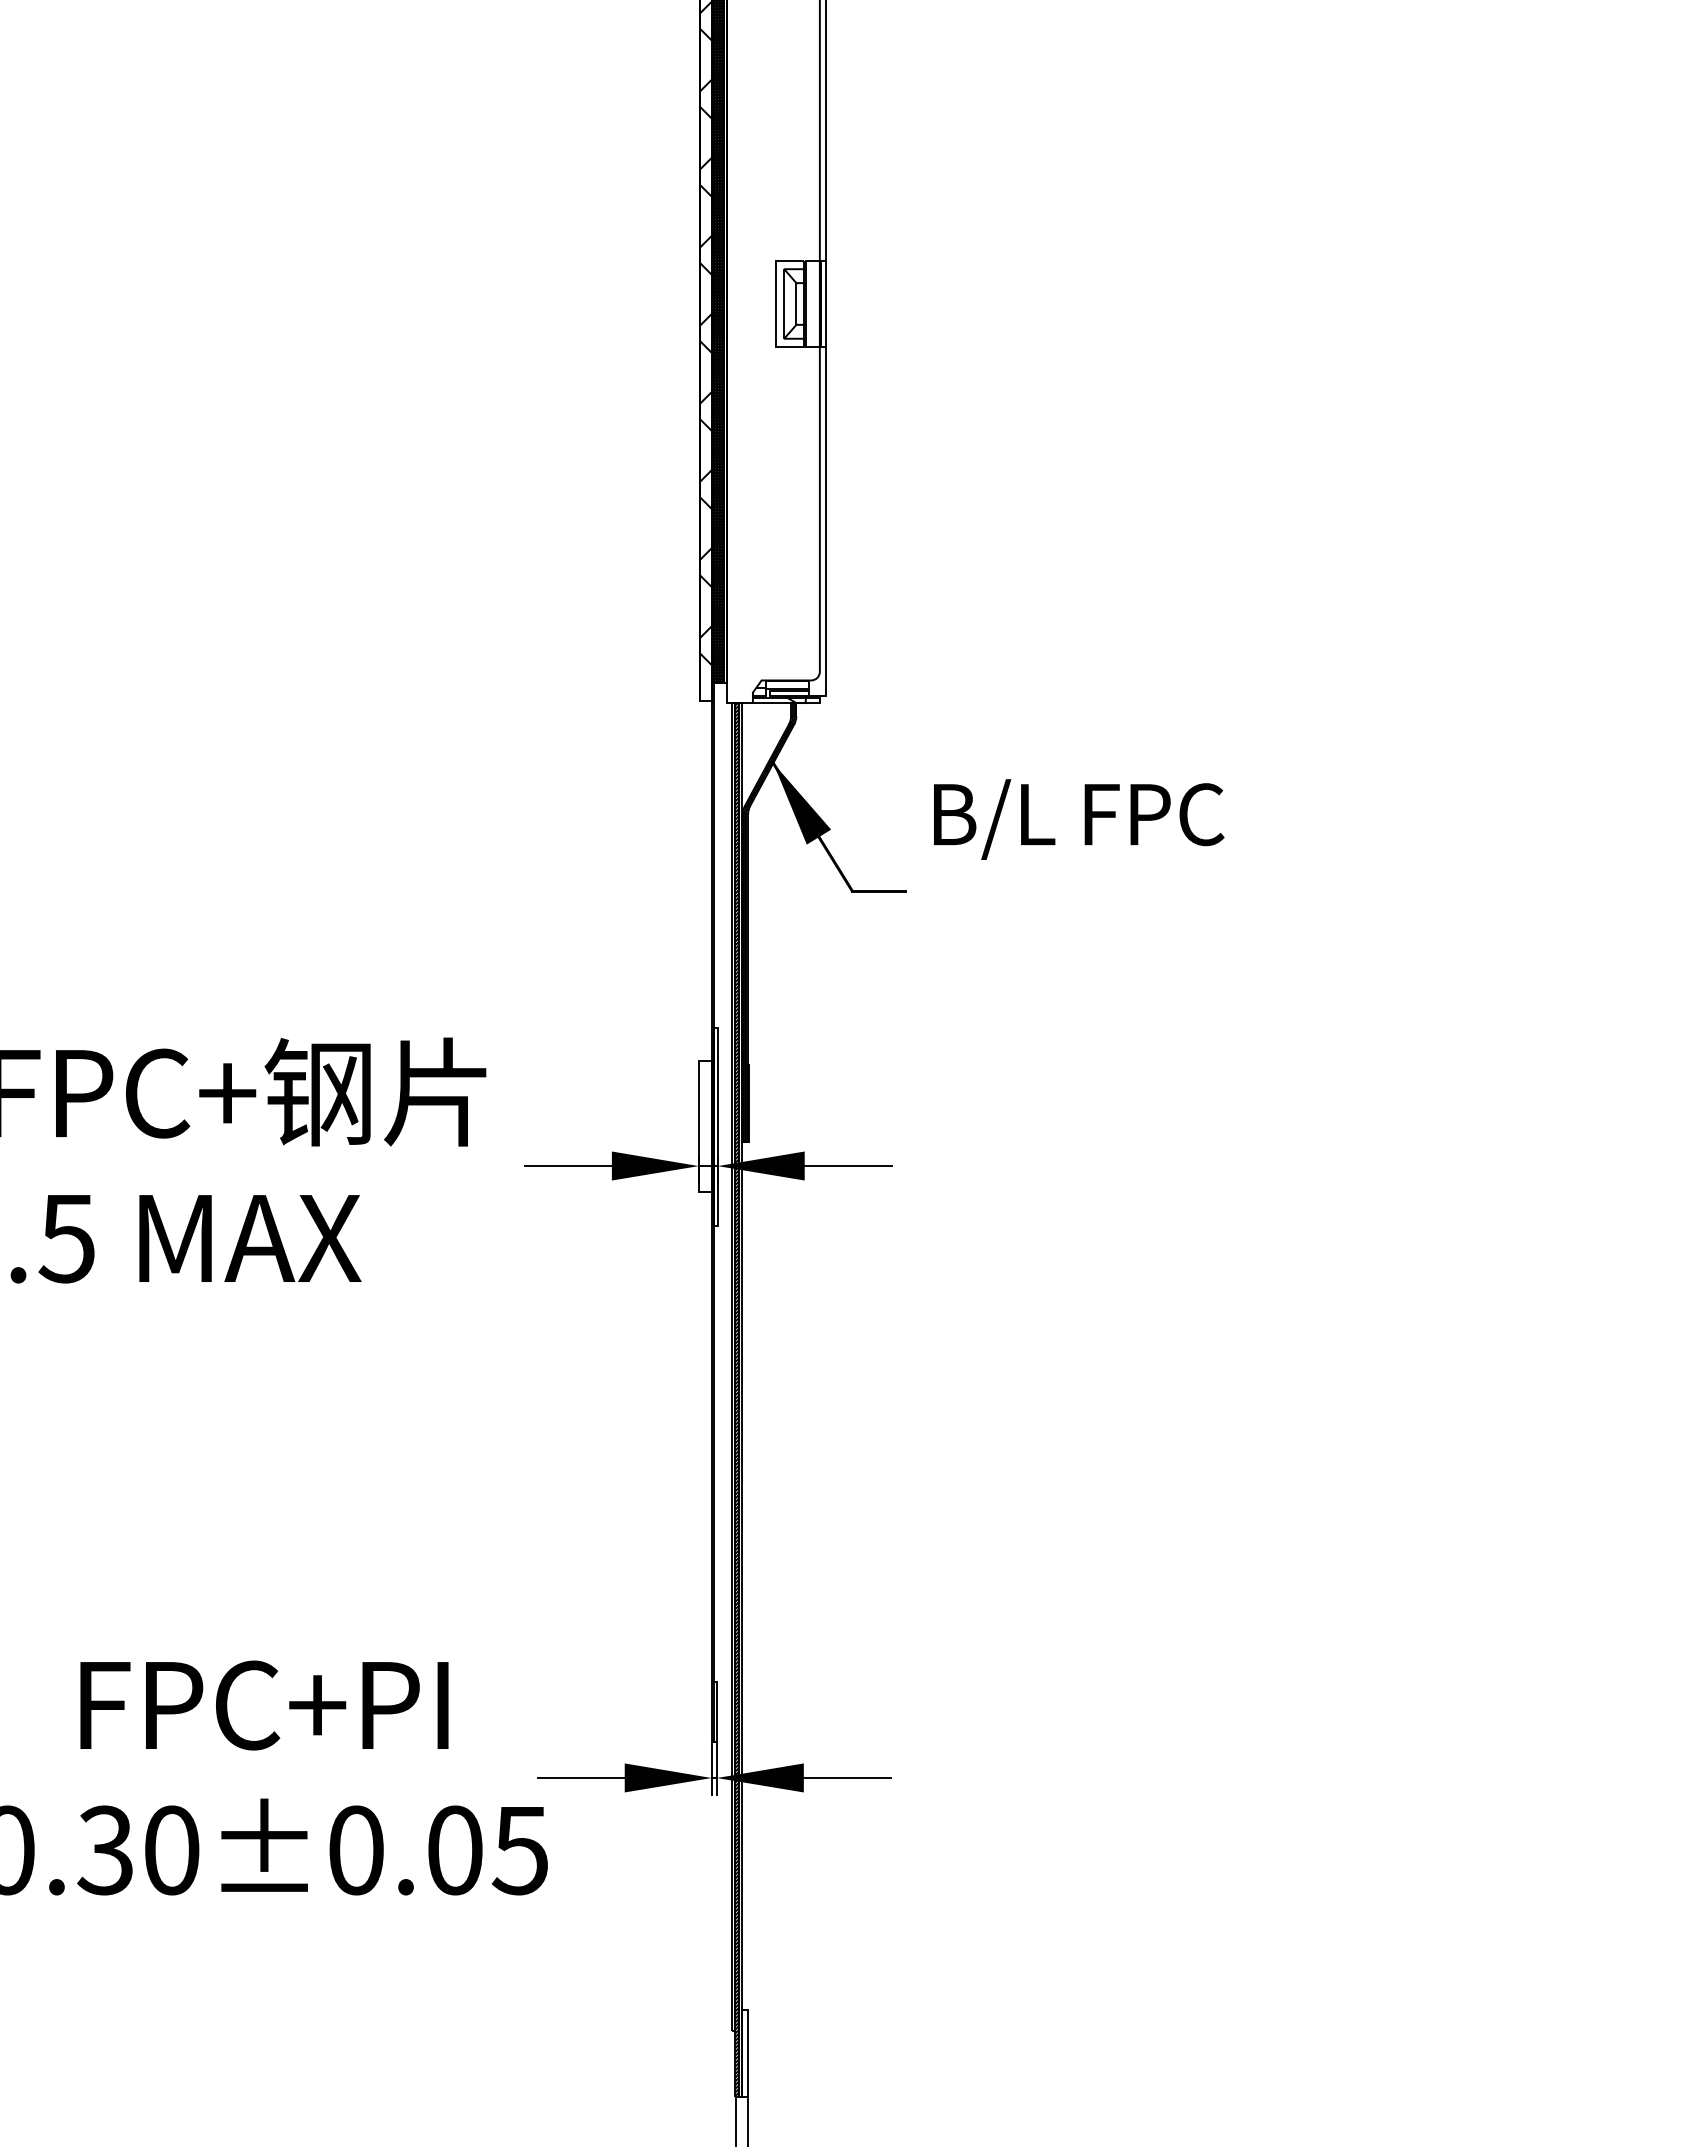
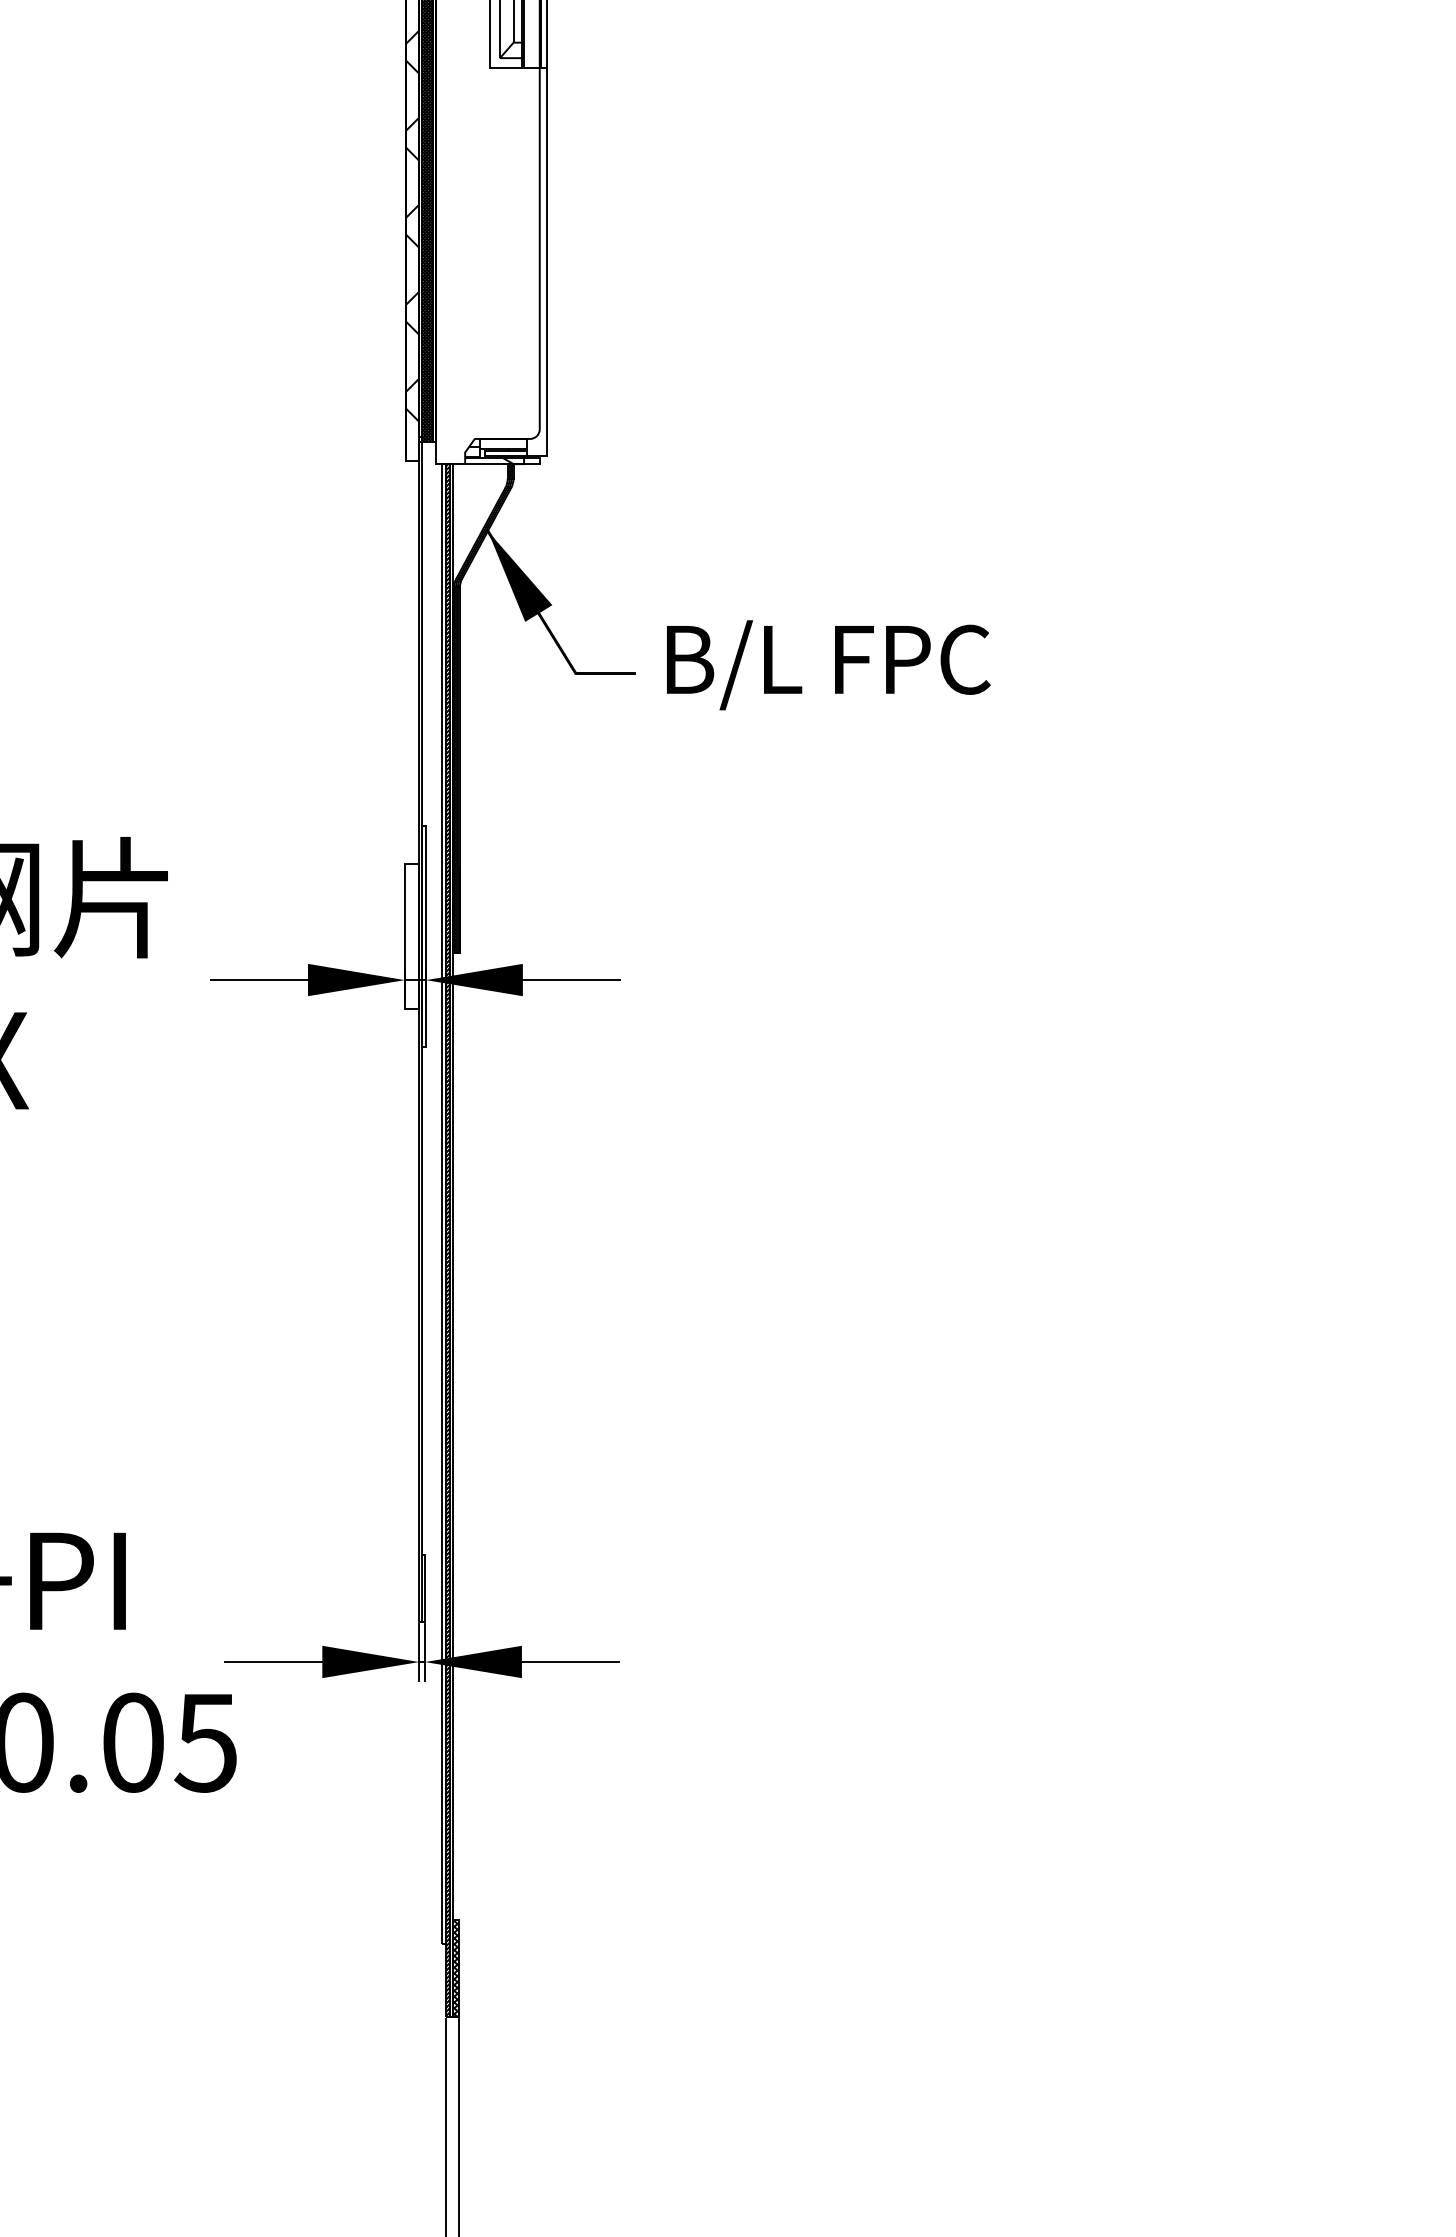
text: (1079, 819) -> (829, 665), moved
hatch: (744, 2052) -> (455, 1967), added

